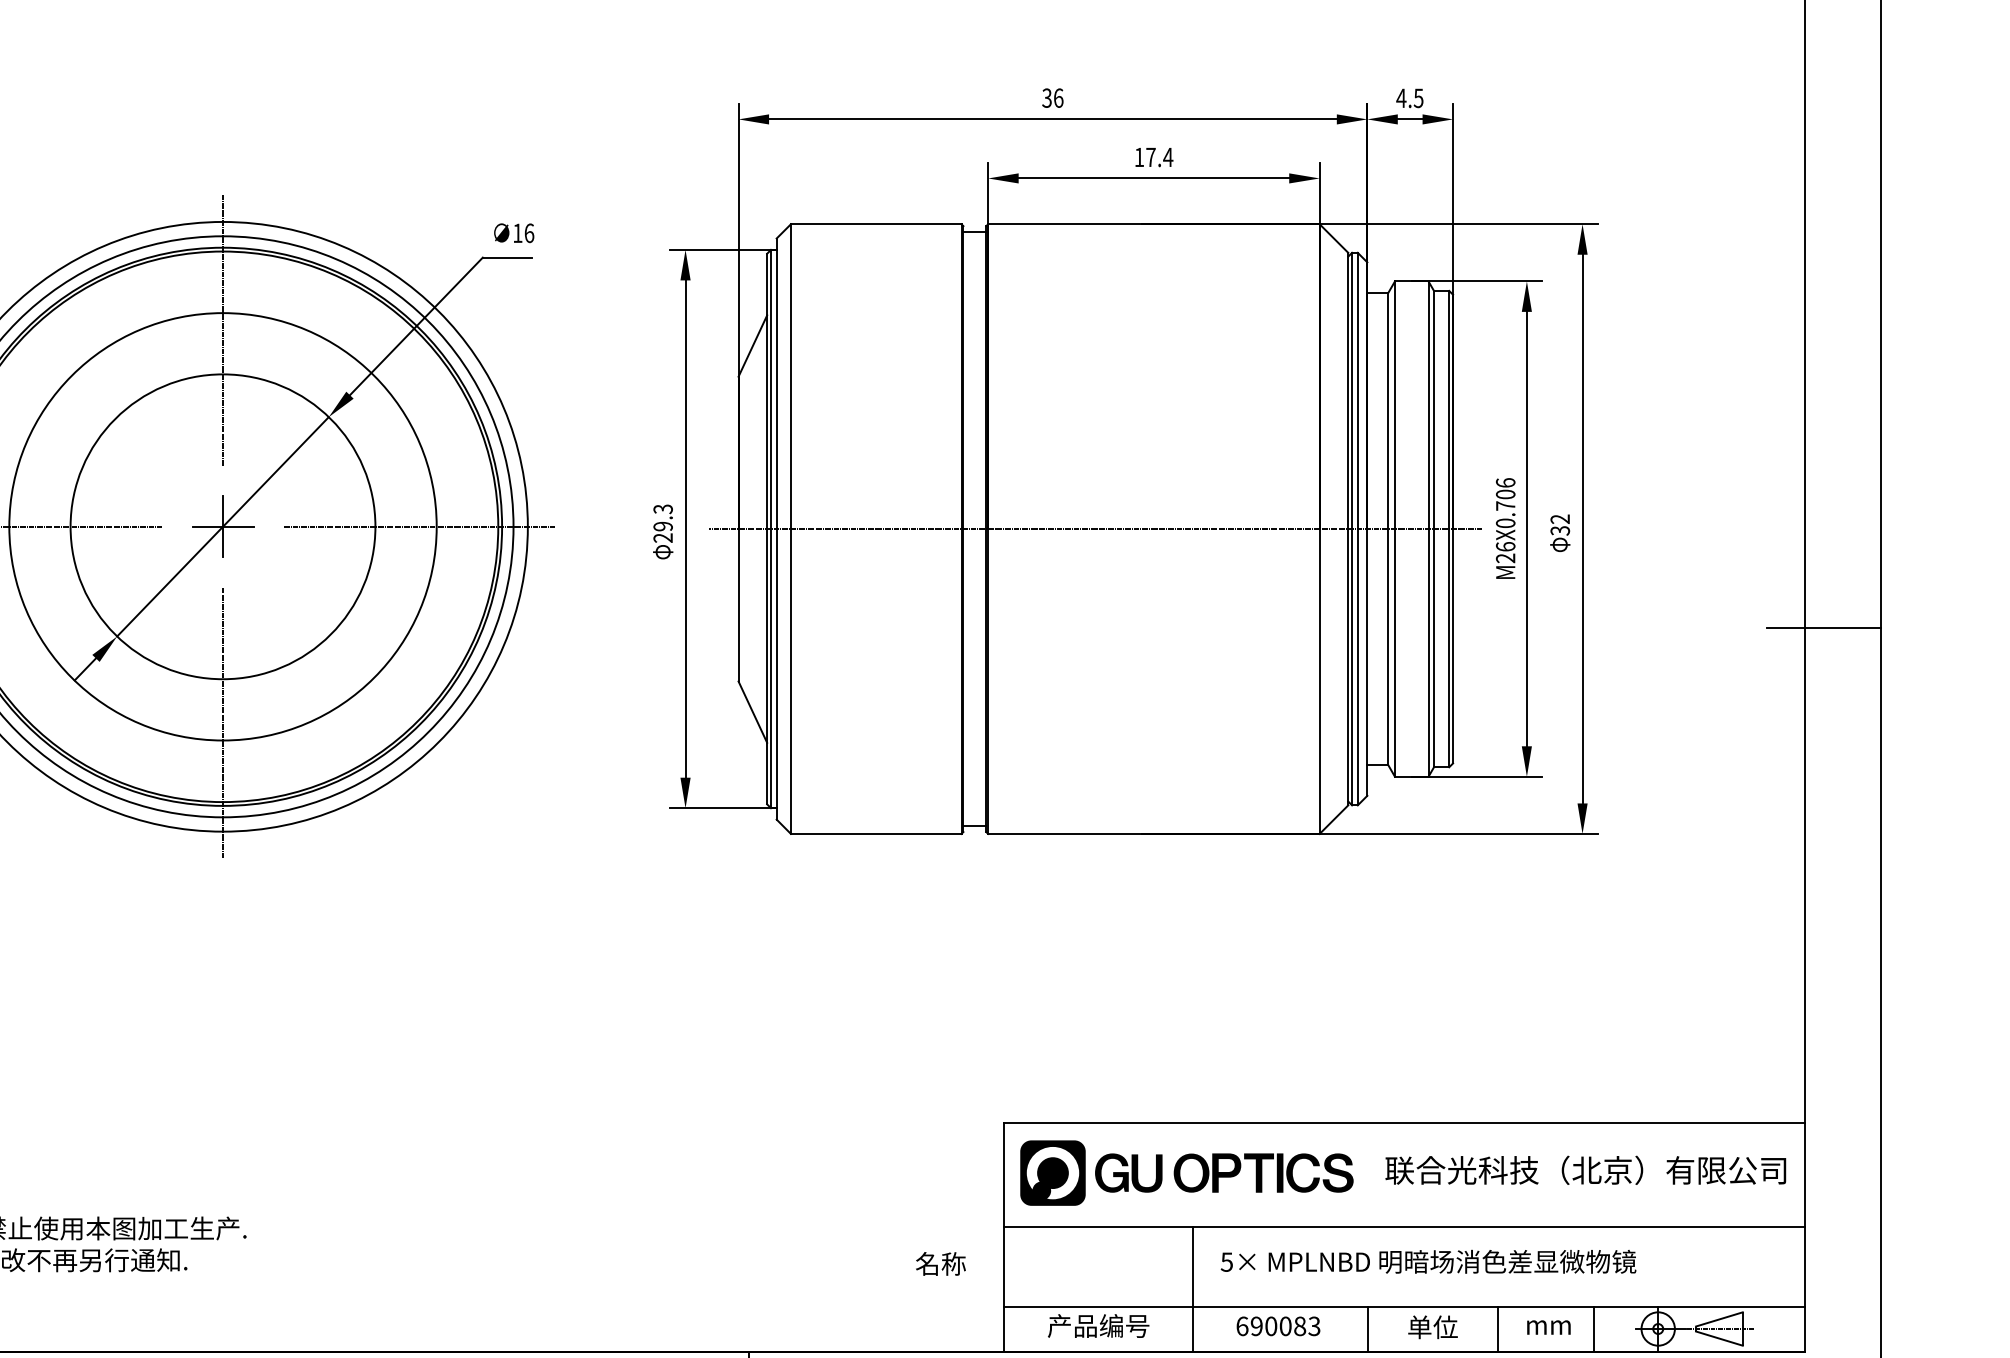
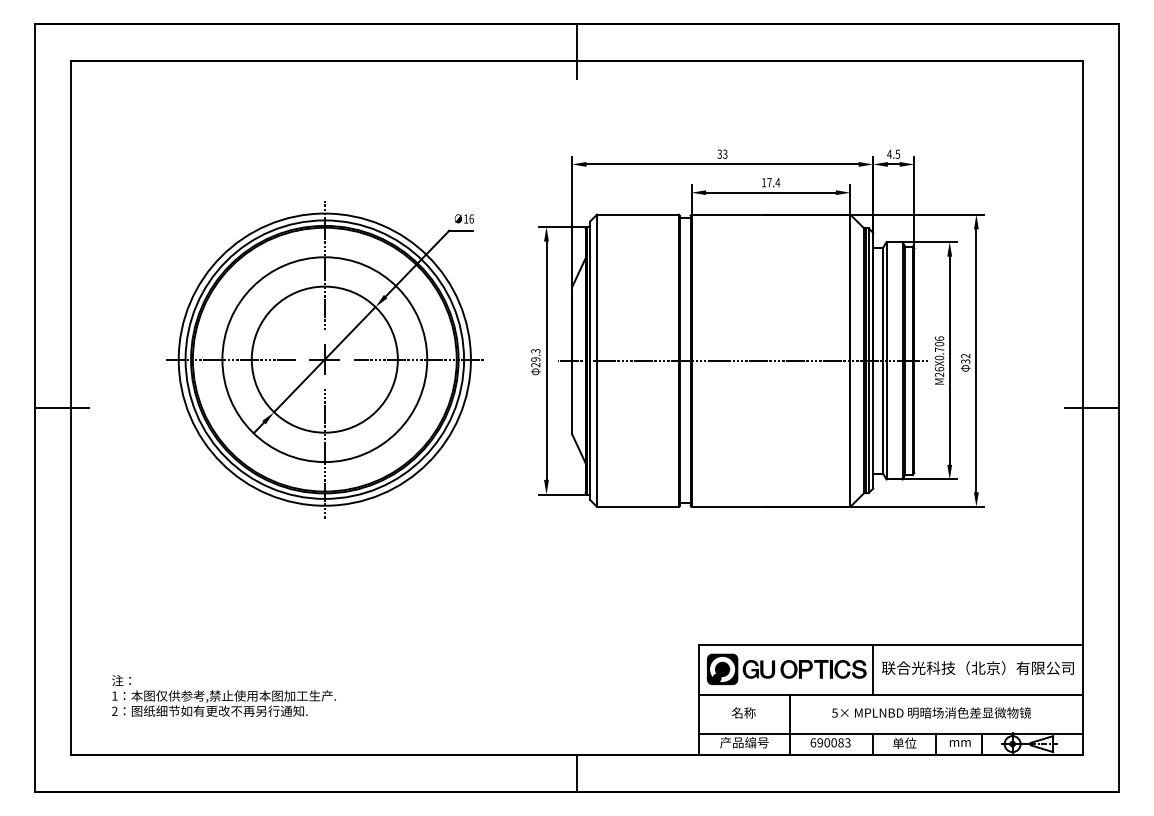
text: (1059, 96) -> (725, 153), 36 -> 33
line: (1367, 1173) -> (873, 669), added
text: (1428, 1260) -> (931, 712), moved
text: (940, 1263) -> (743, 712), moved

